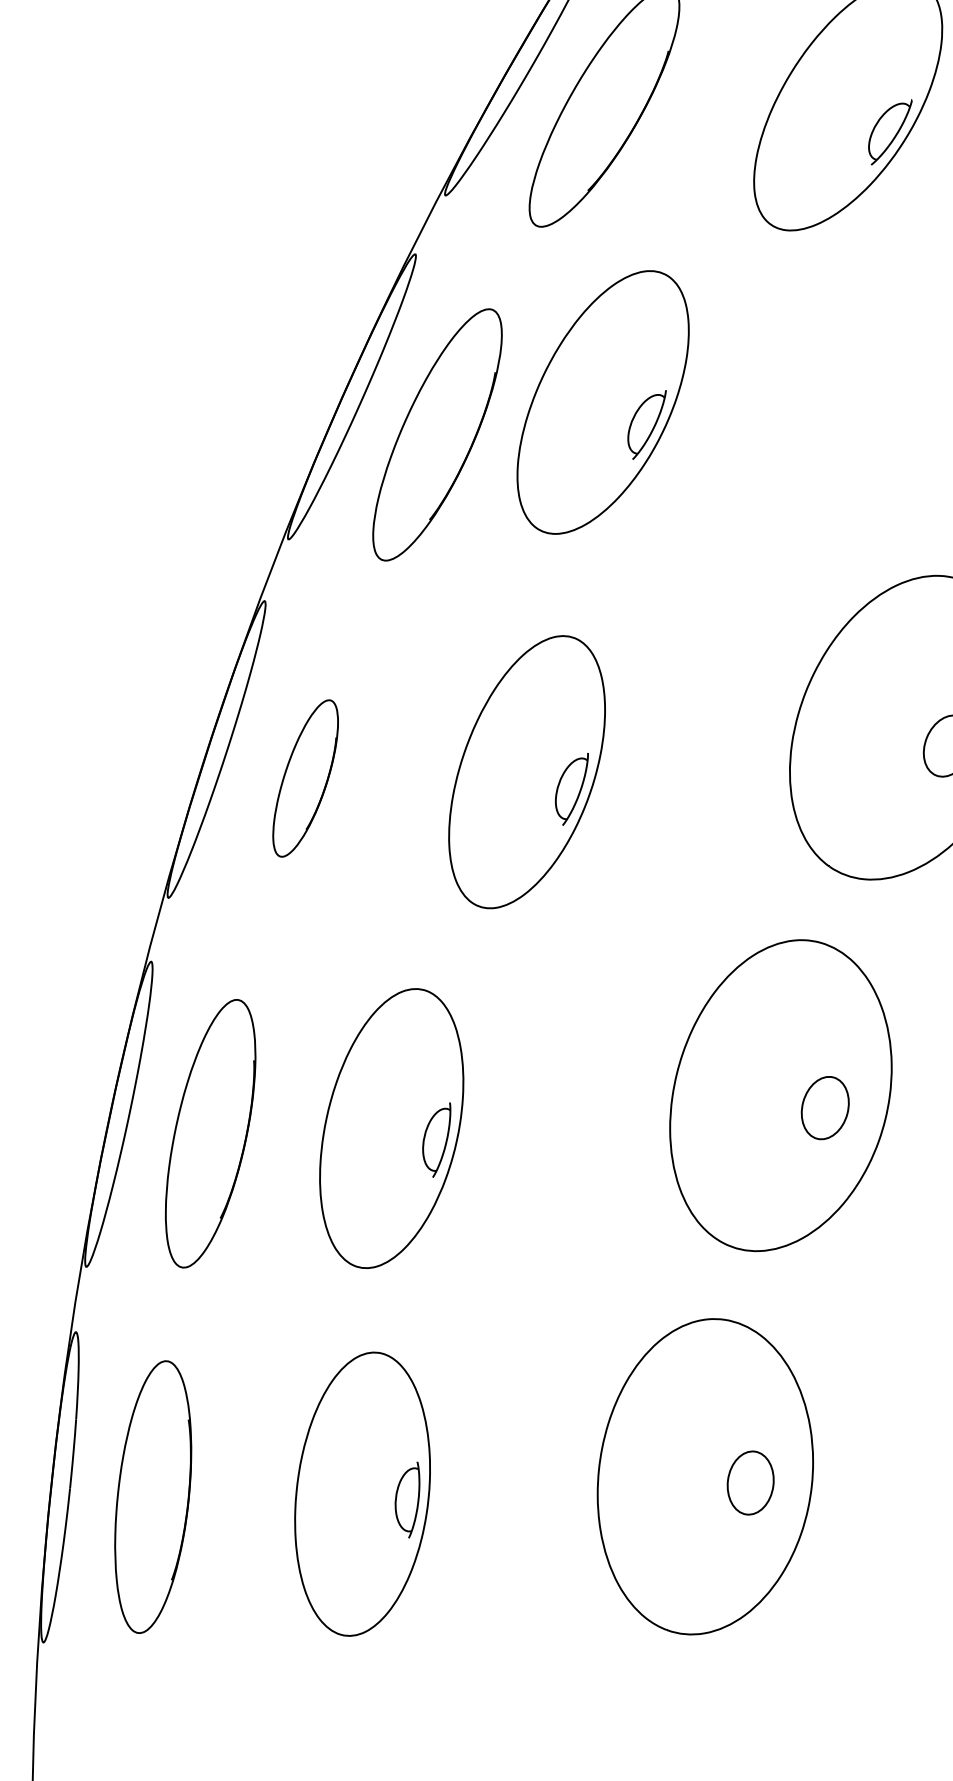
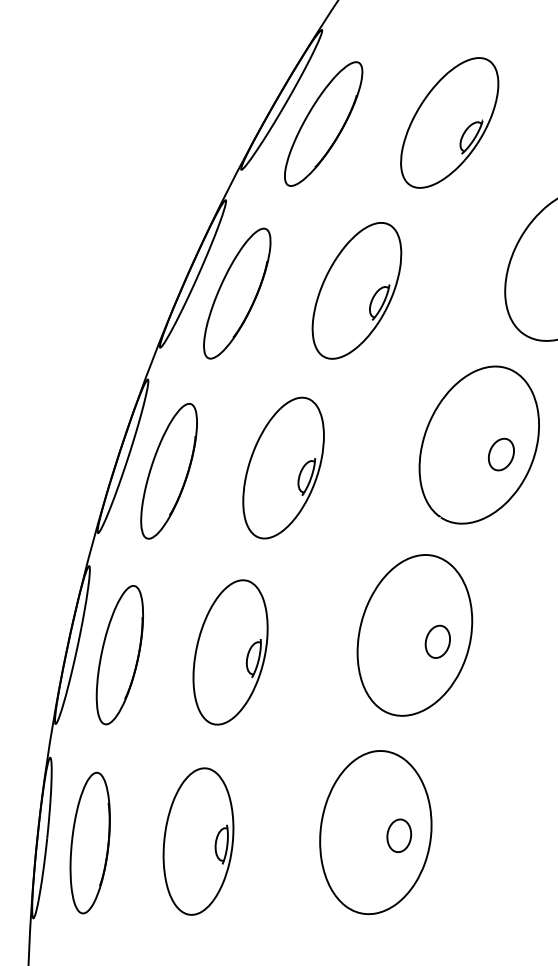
part: (602, 401) -> (356, 290), moved
part: (304, 778) -> (168, 471), size x1.67
part: (391, 1128) -> (230, 652), moved

